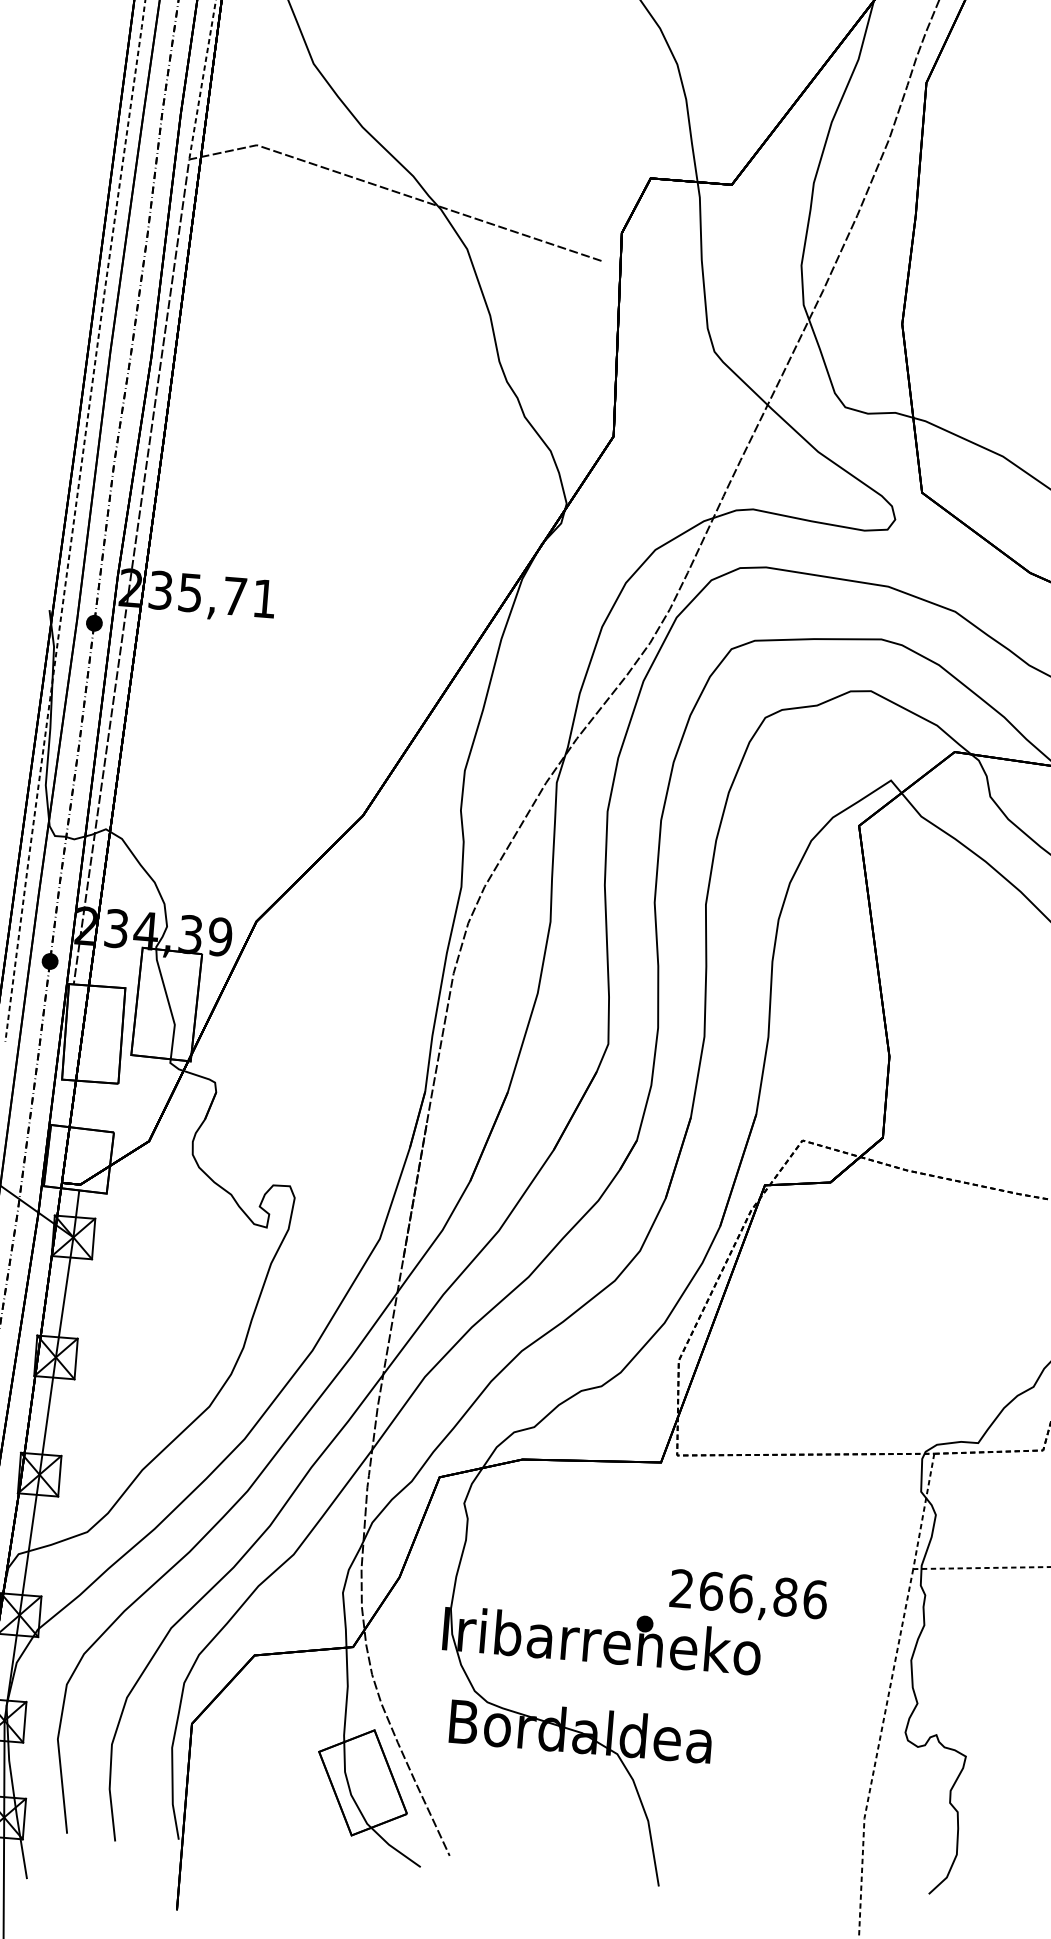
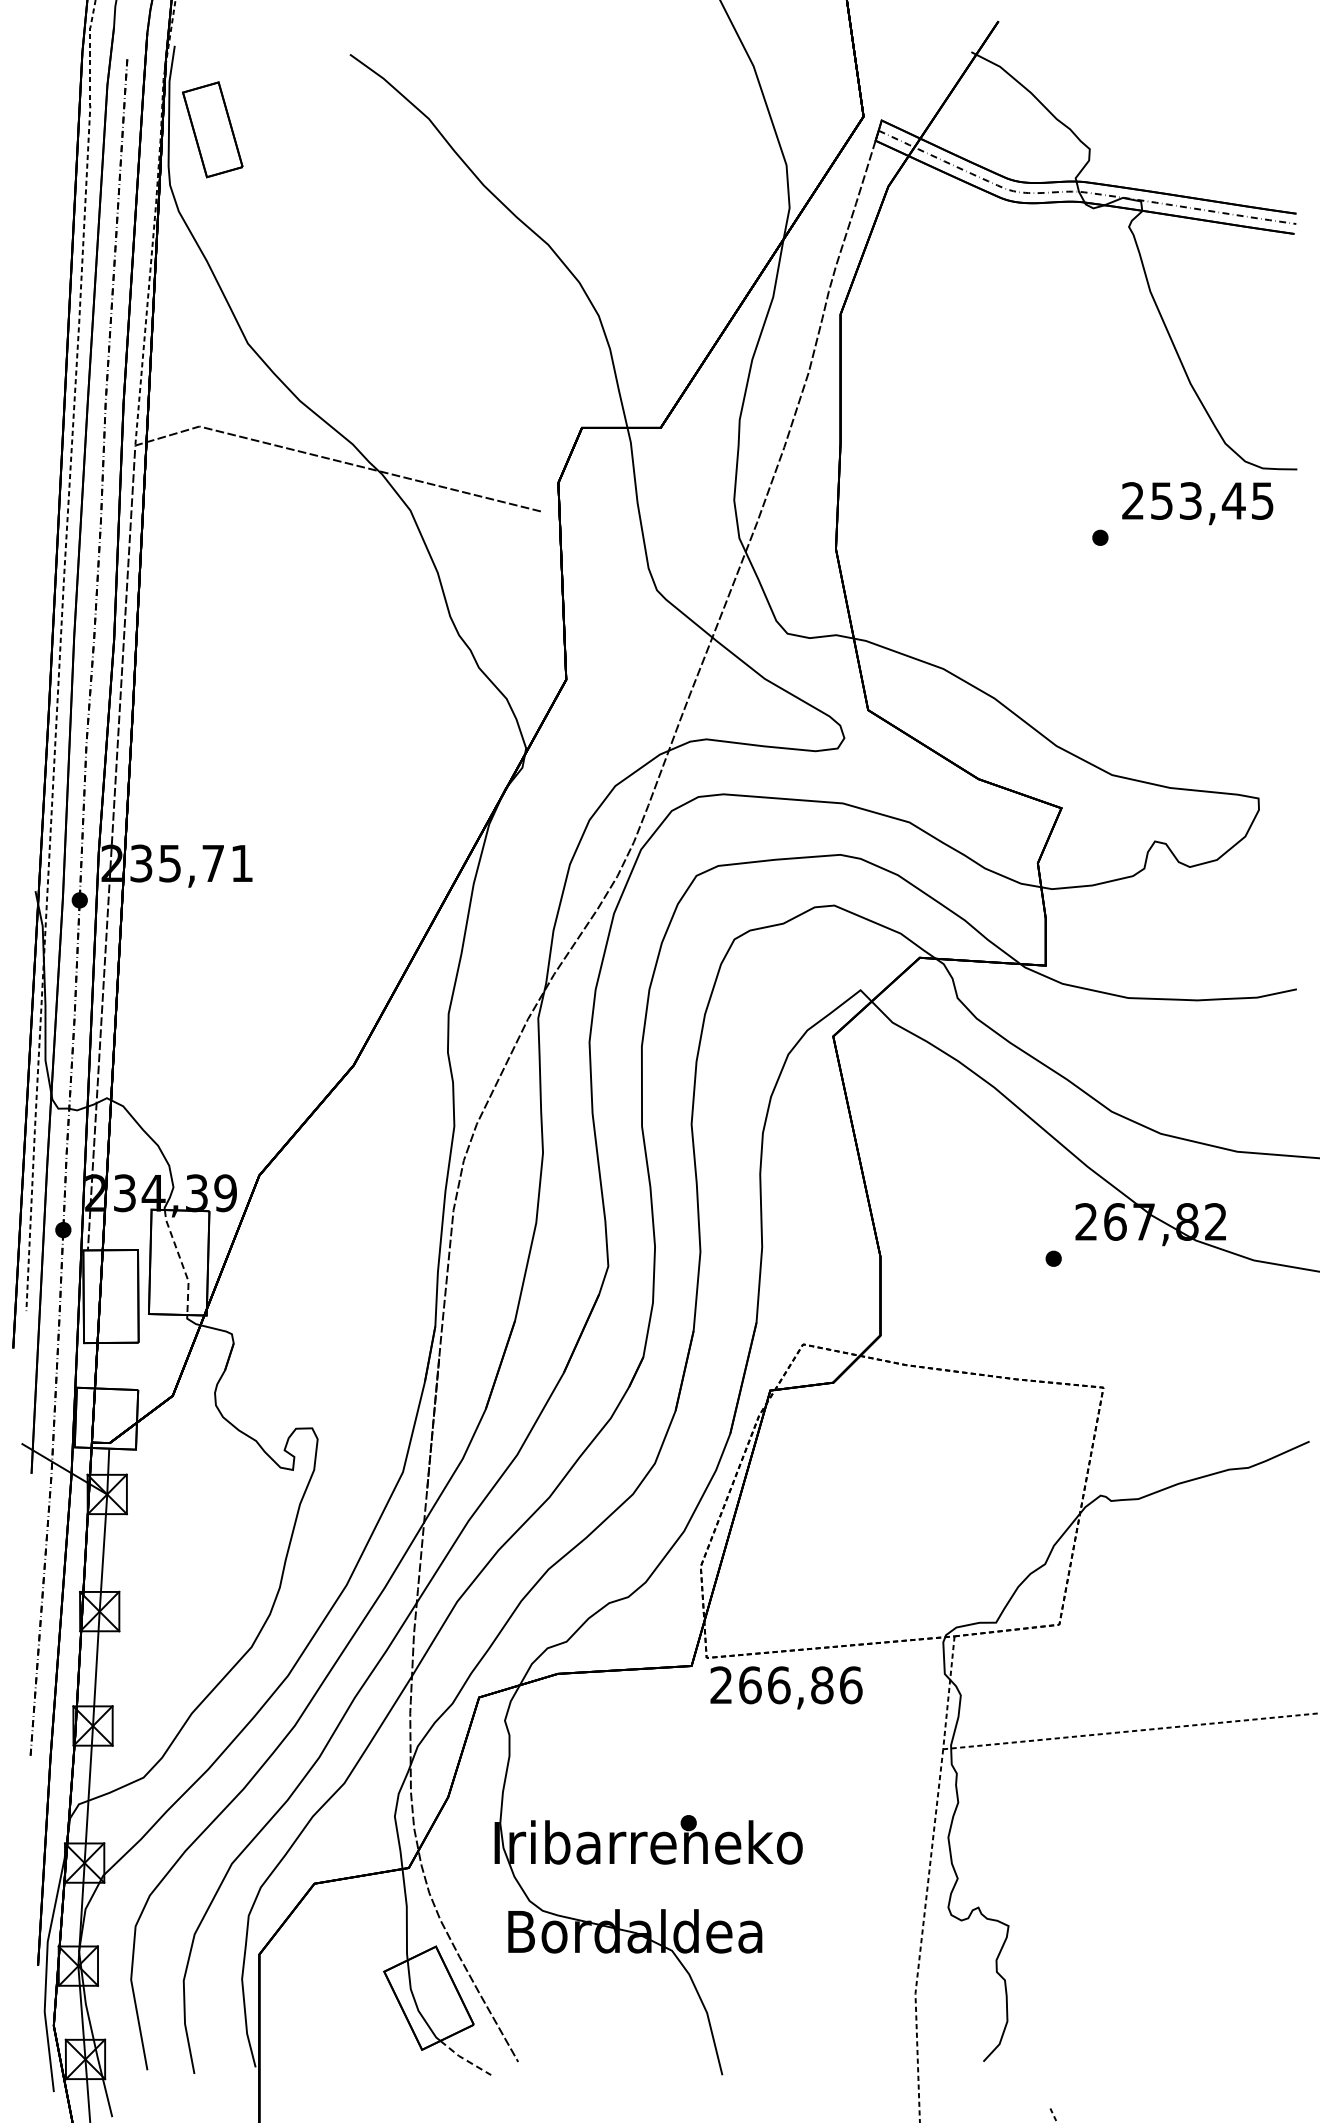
line: (169, 1004) -> (181, 1262), solid -> dashed
text: (748, 1596) -> (786, 1687), moved
line: (394, 1848) -> (464, 2059), solid -> dashed

